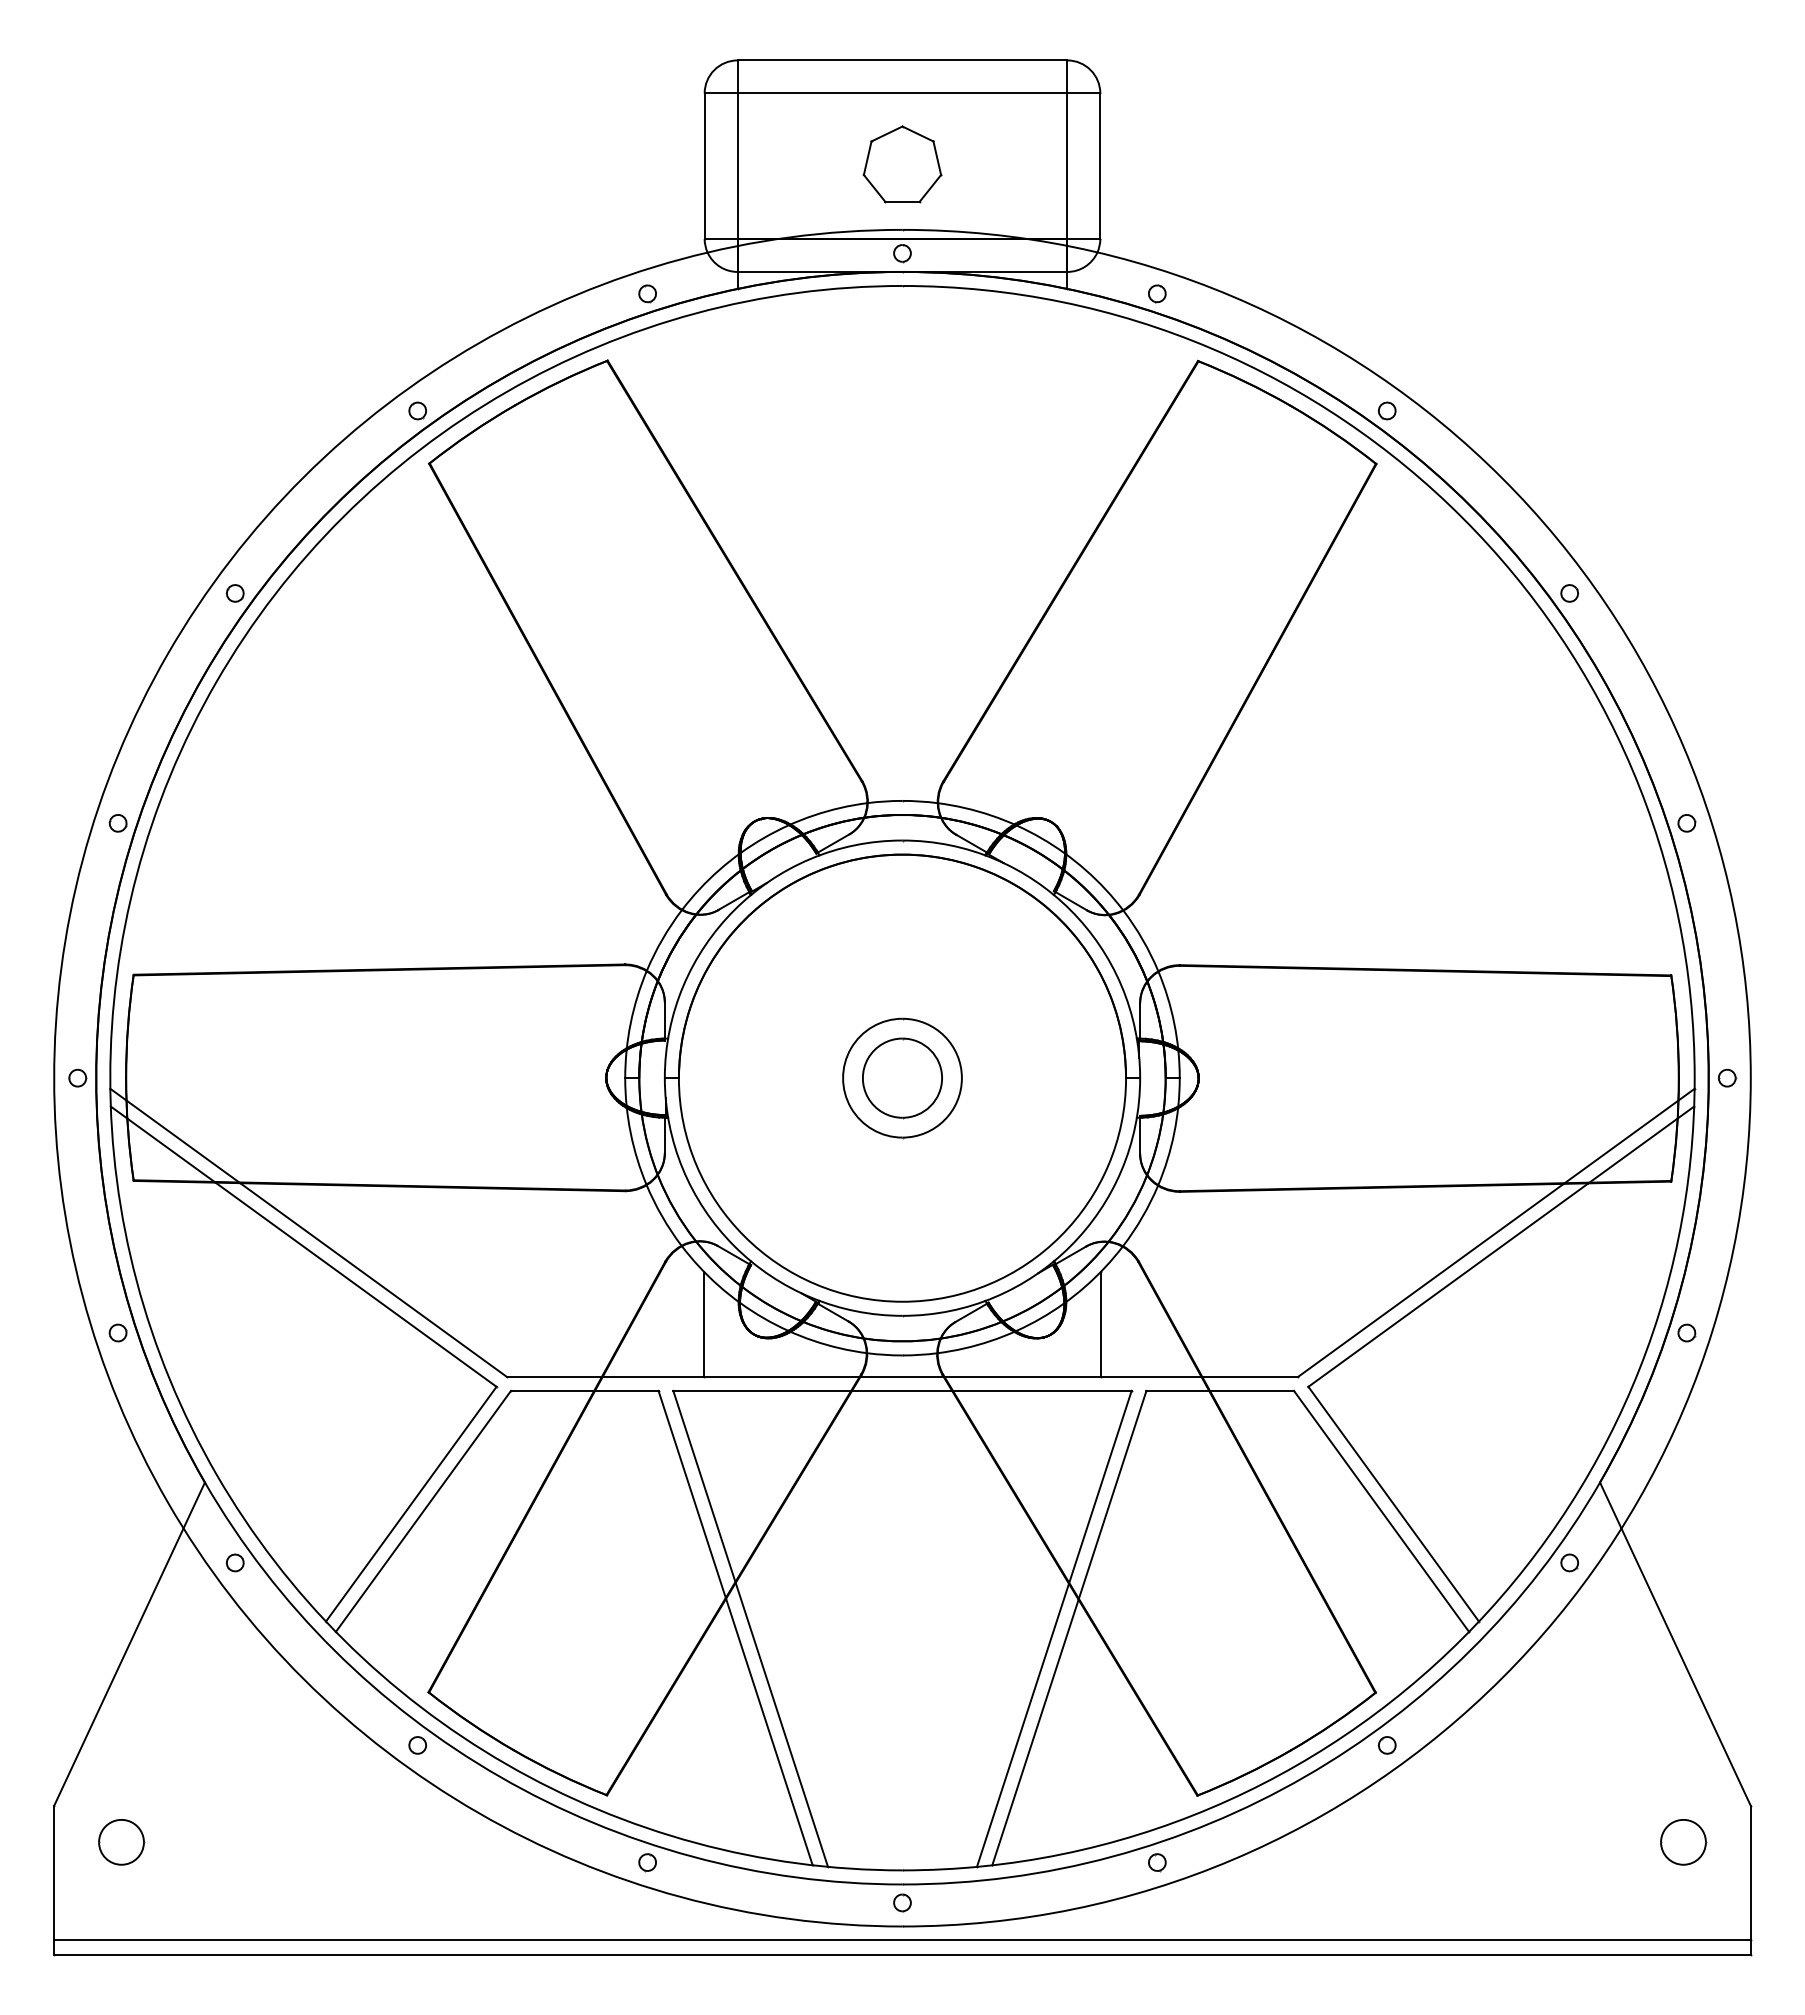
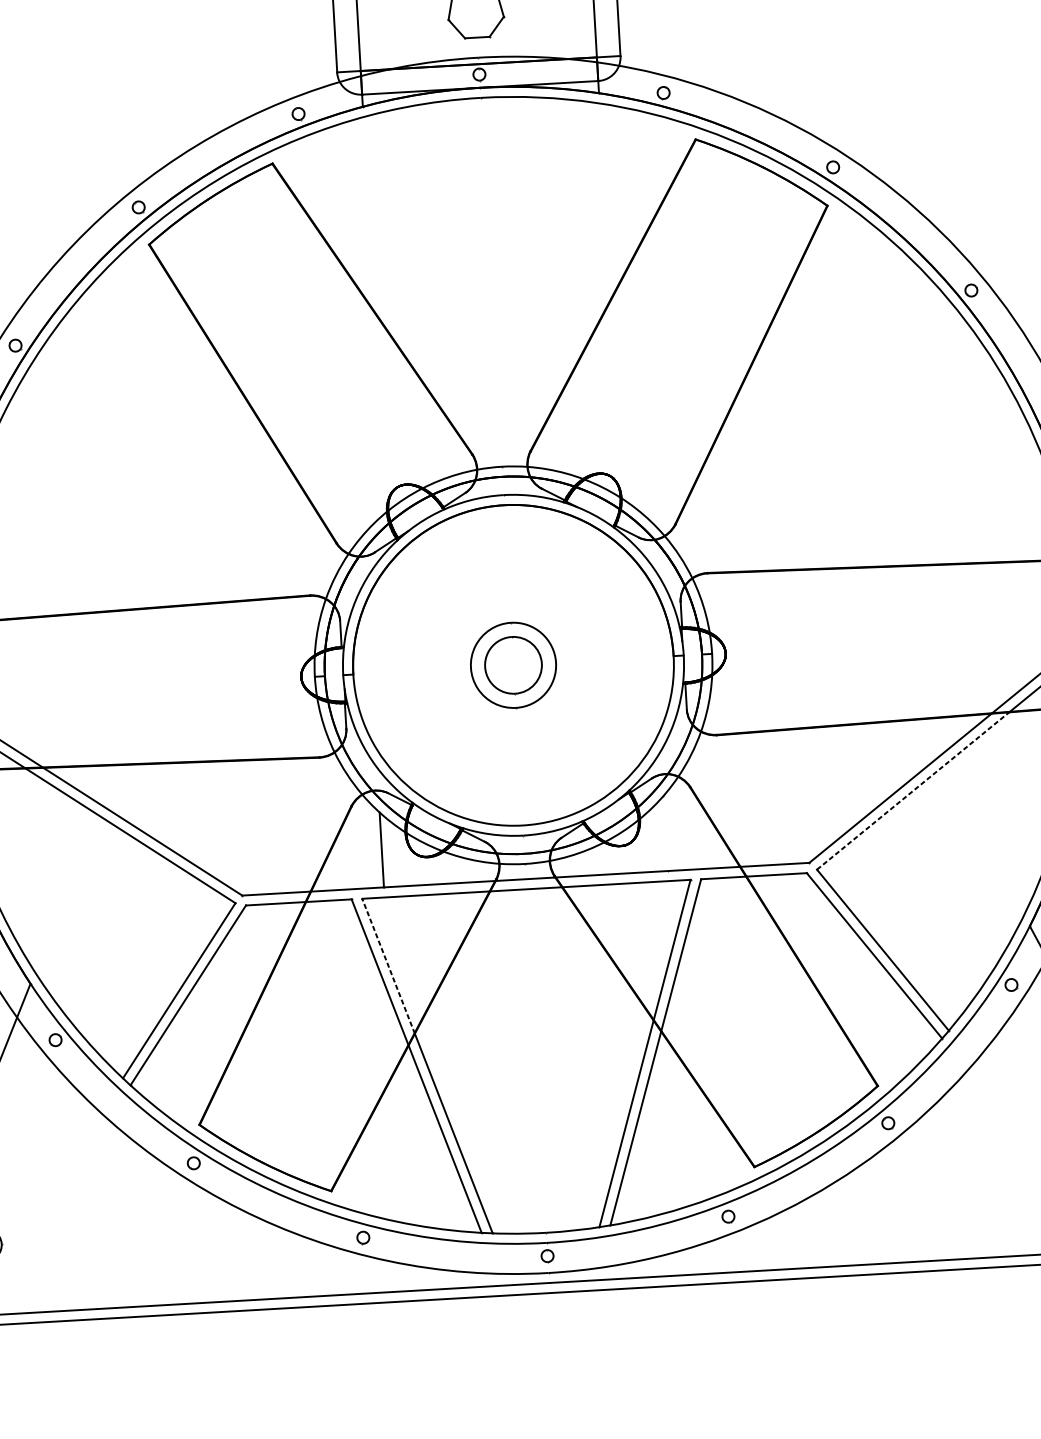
line: (1448, 1284) -> (913, 790), solid -> dashed
line: (1100, 1324) -> (665, 833), removed
line: (704, 1486) -> (388, 966), solid -> dashed

